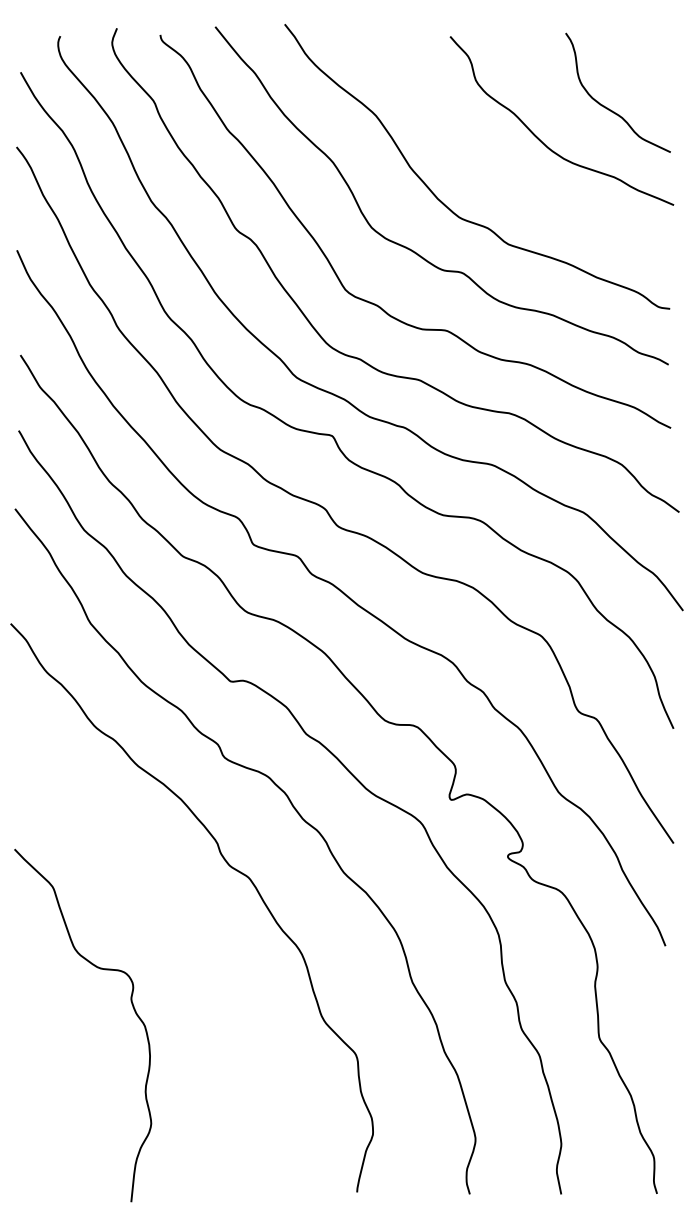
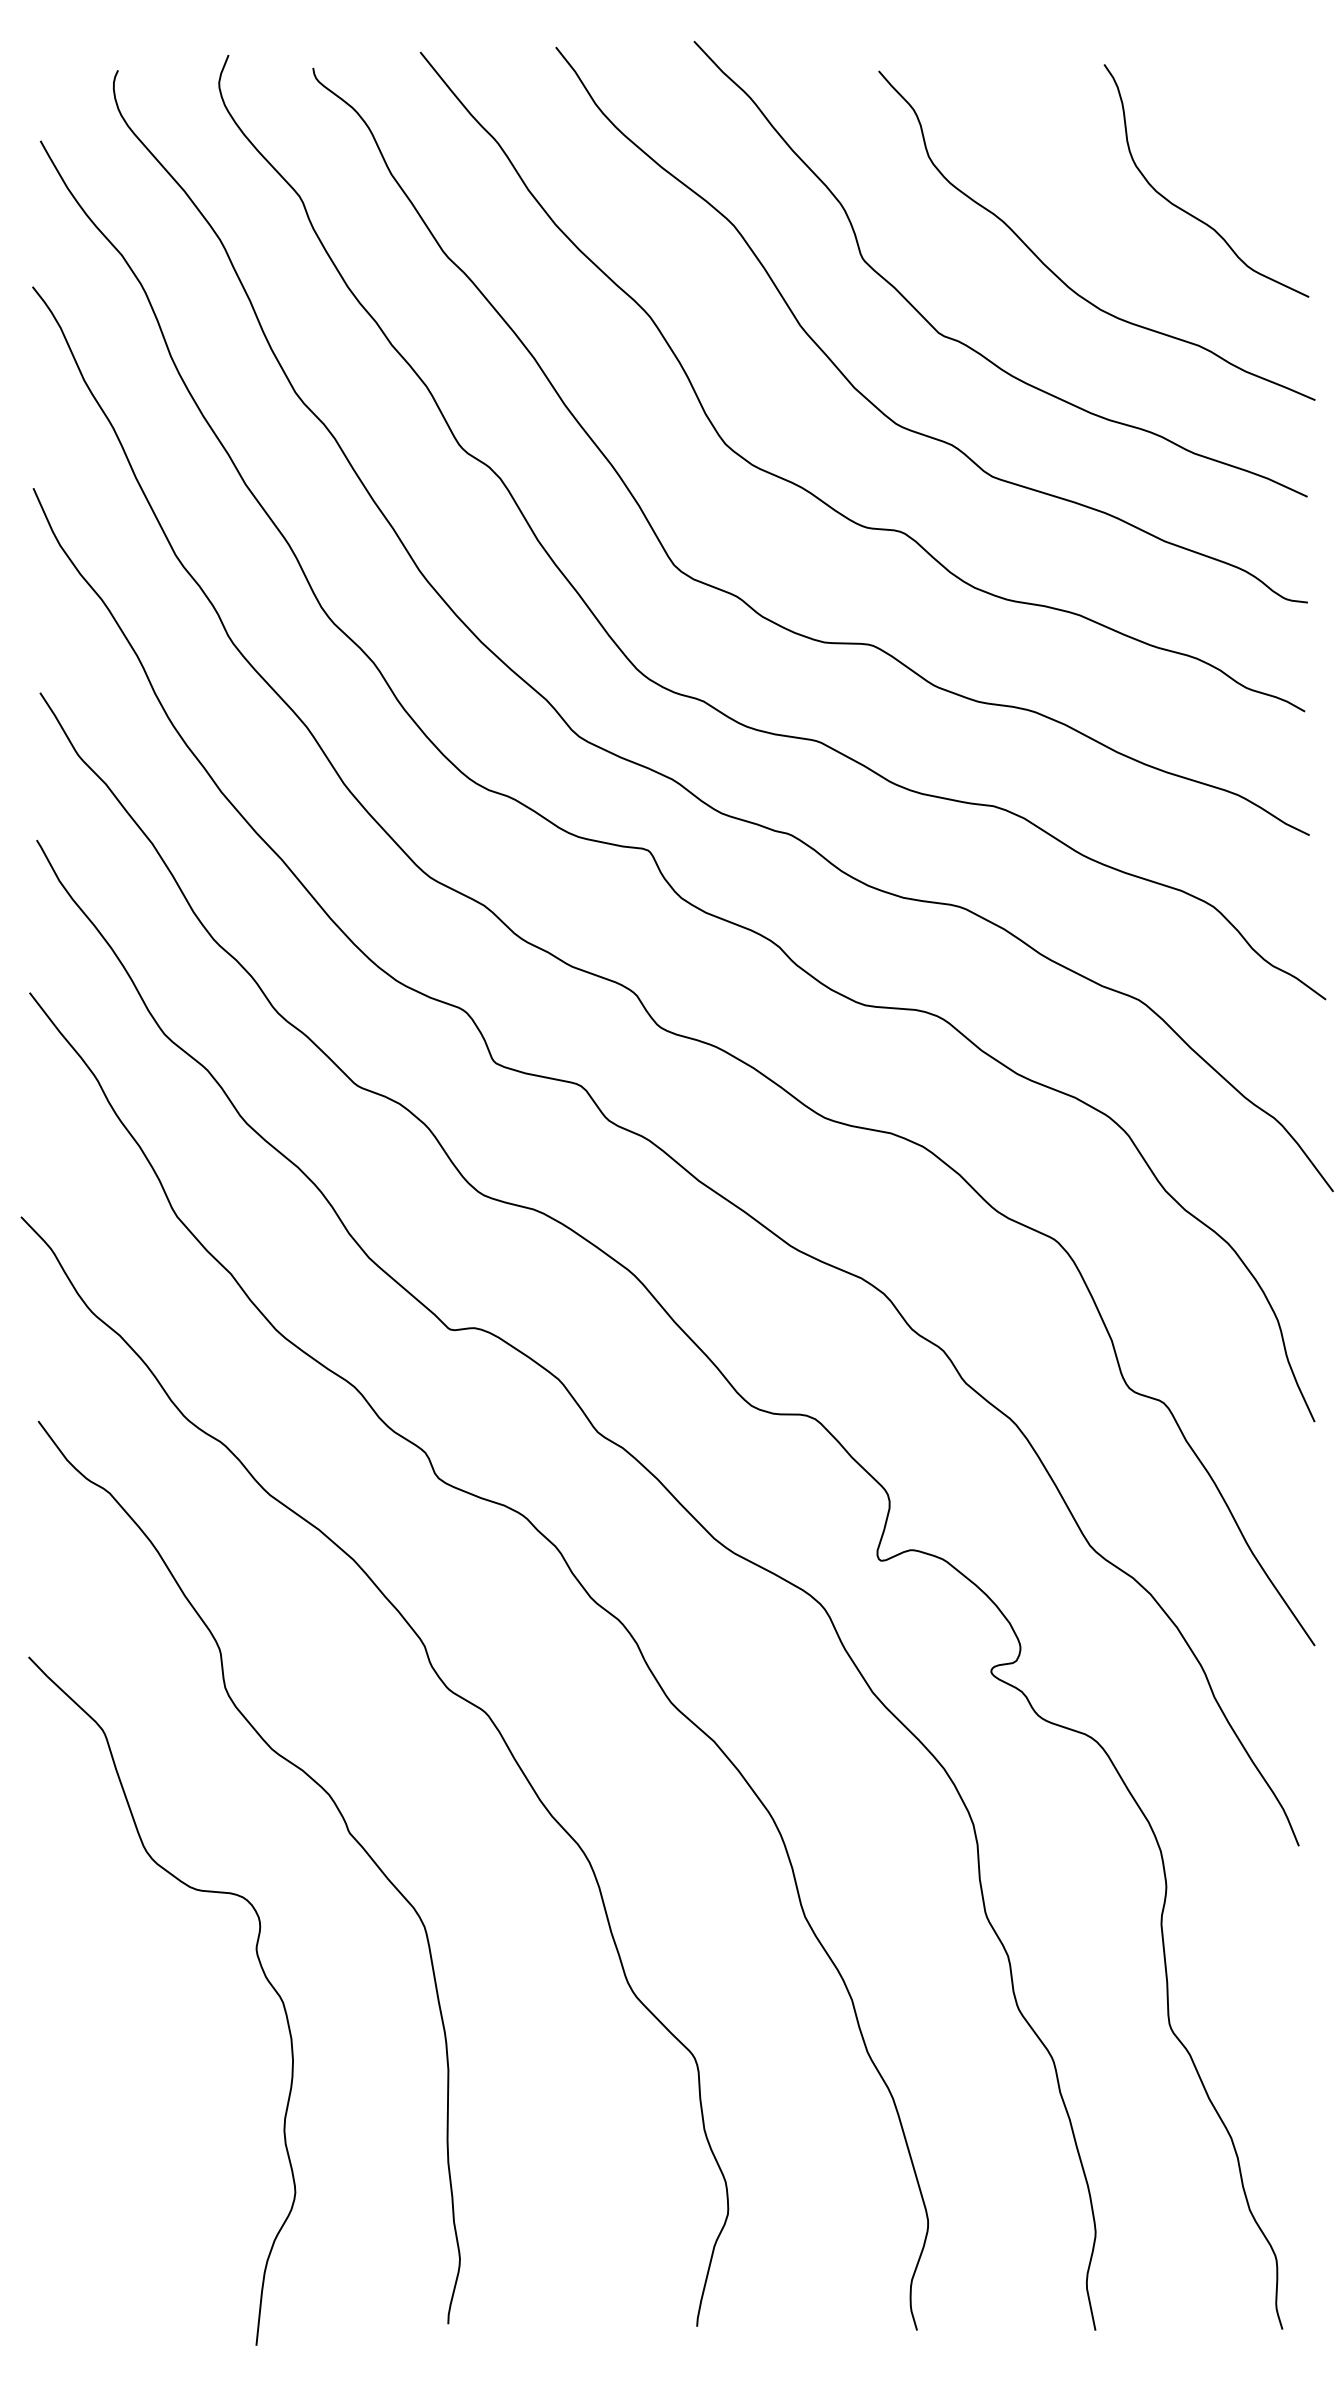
curve: (494, 175) -> (965, 342), added
curve: (176, 936) -> (344, 1827), added

